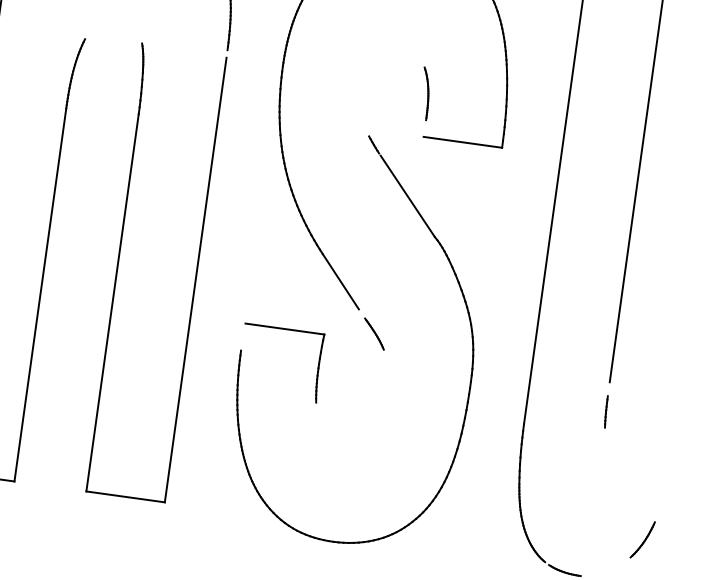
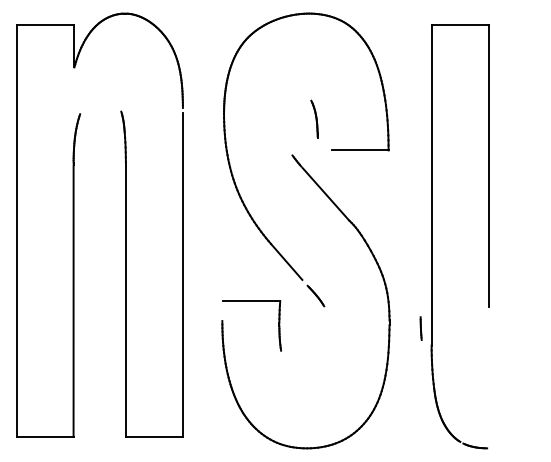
part: (425, 92) -> (314, 118), moved
line: (605, 411) -> (420, 328), moved
part: (642, 538) -> (527, 415), removed

